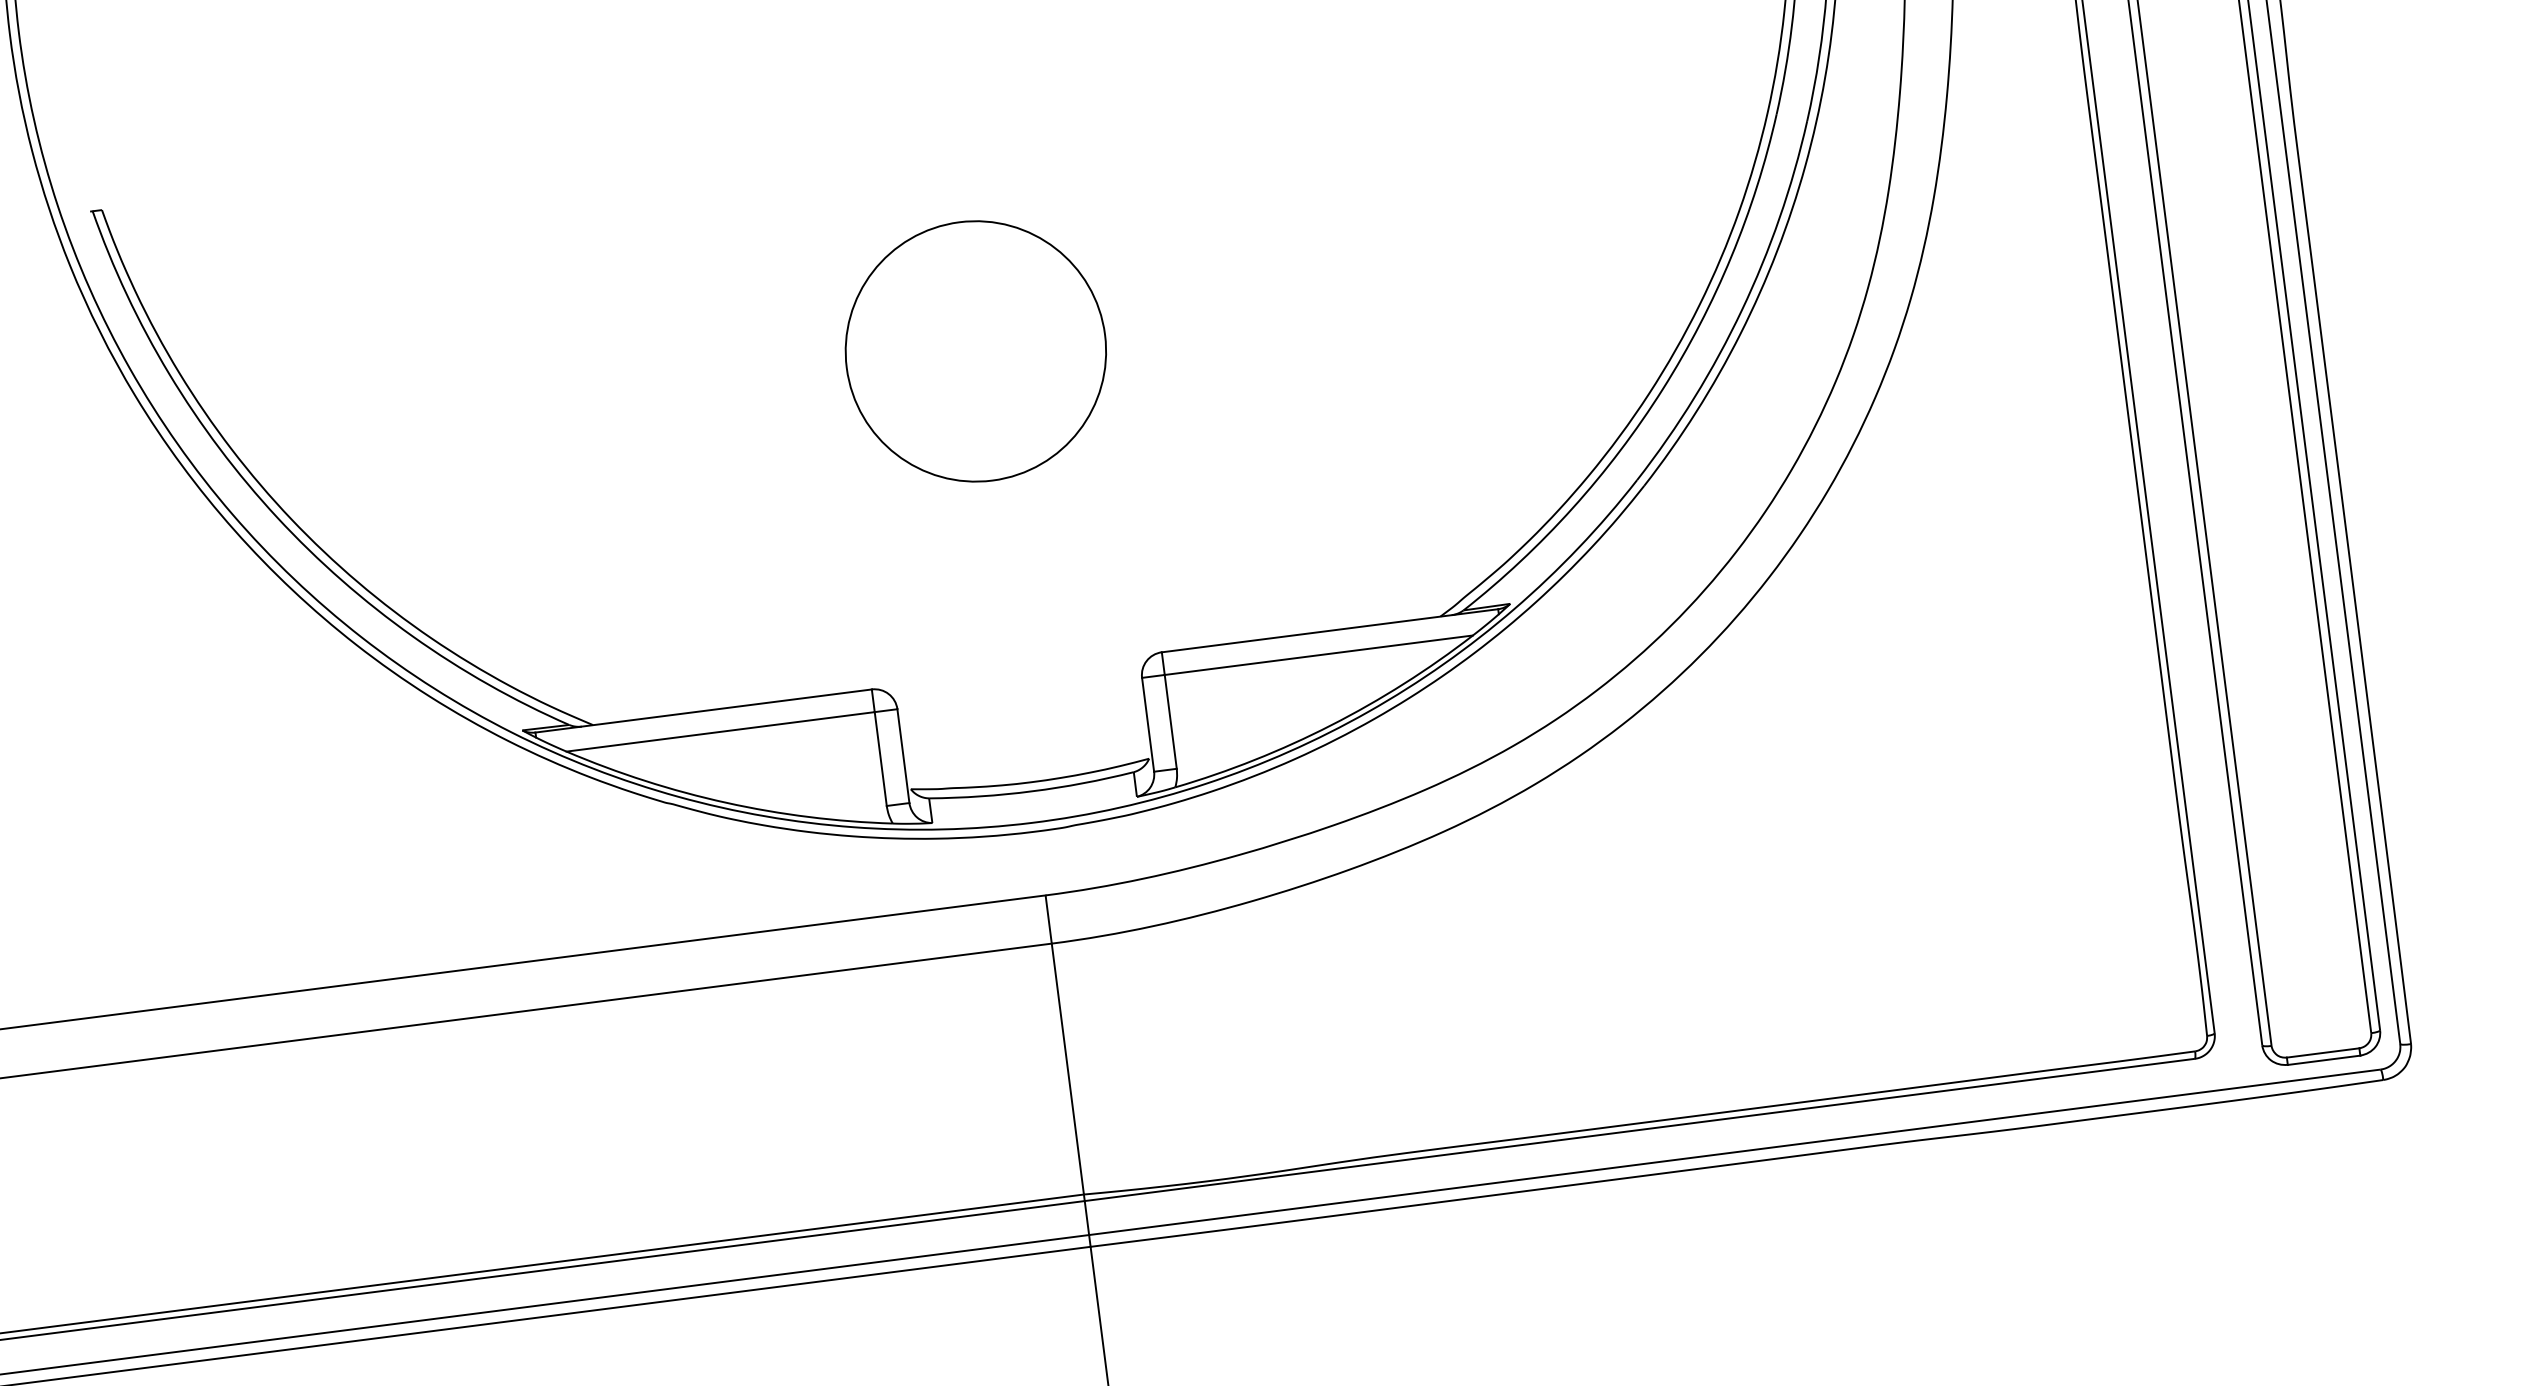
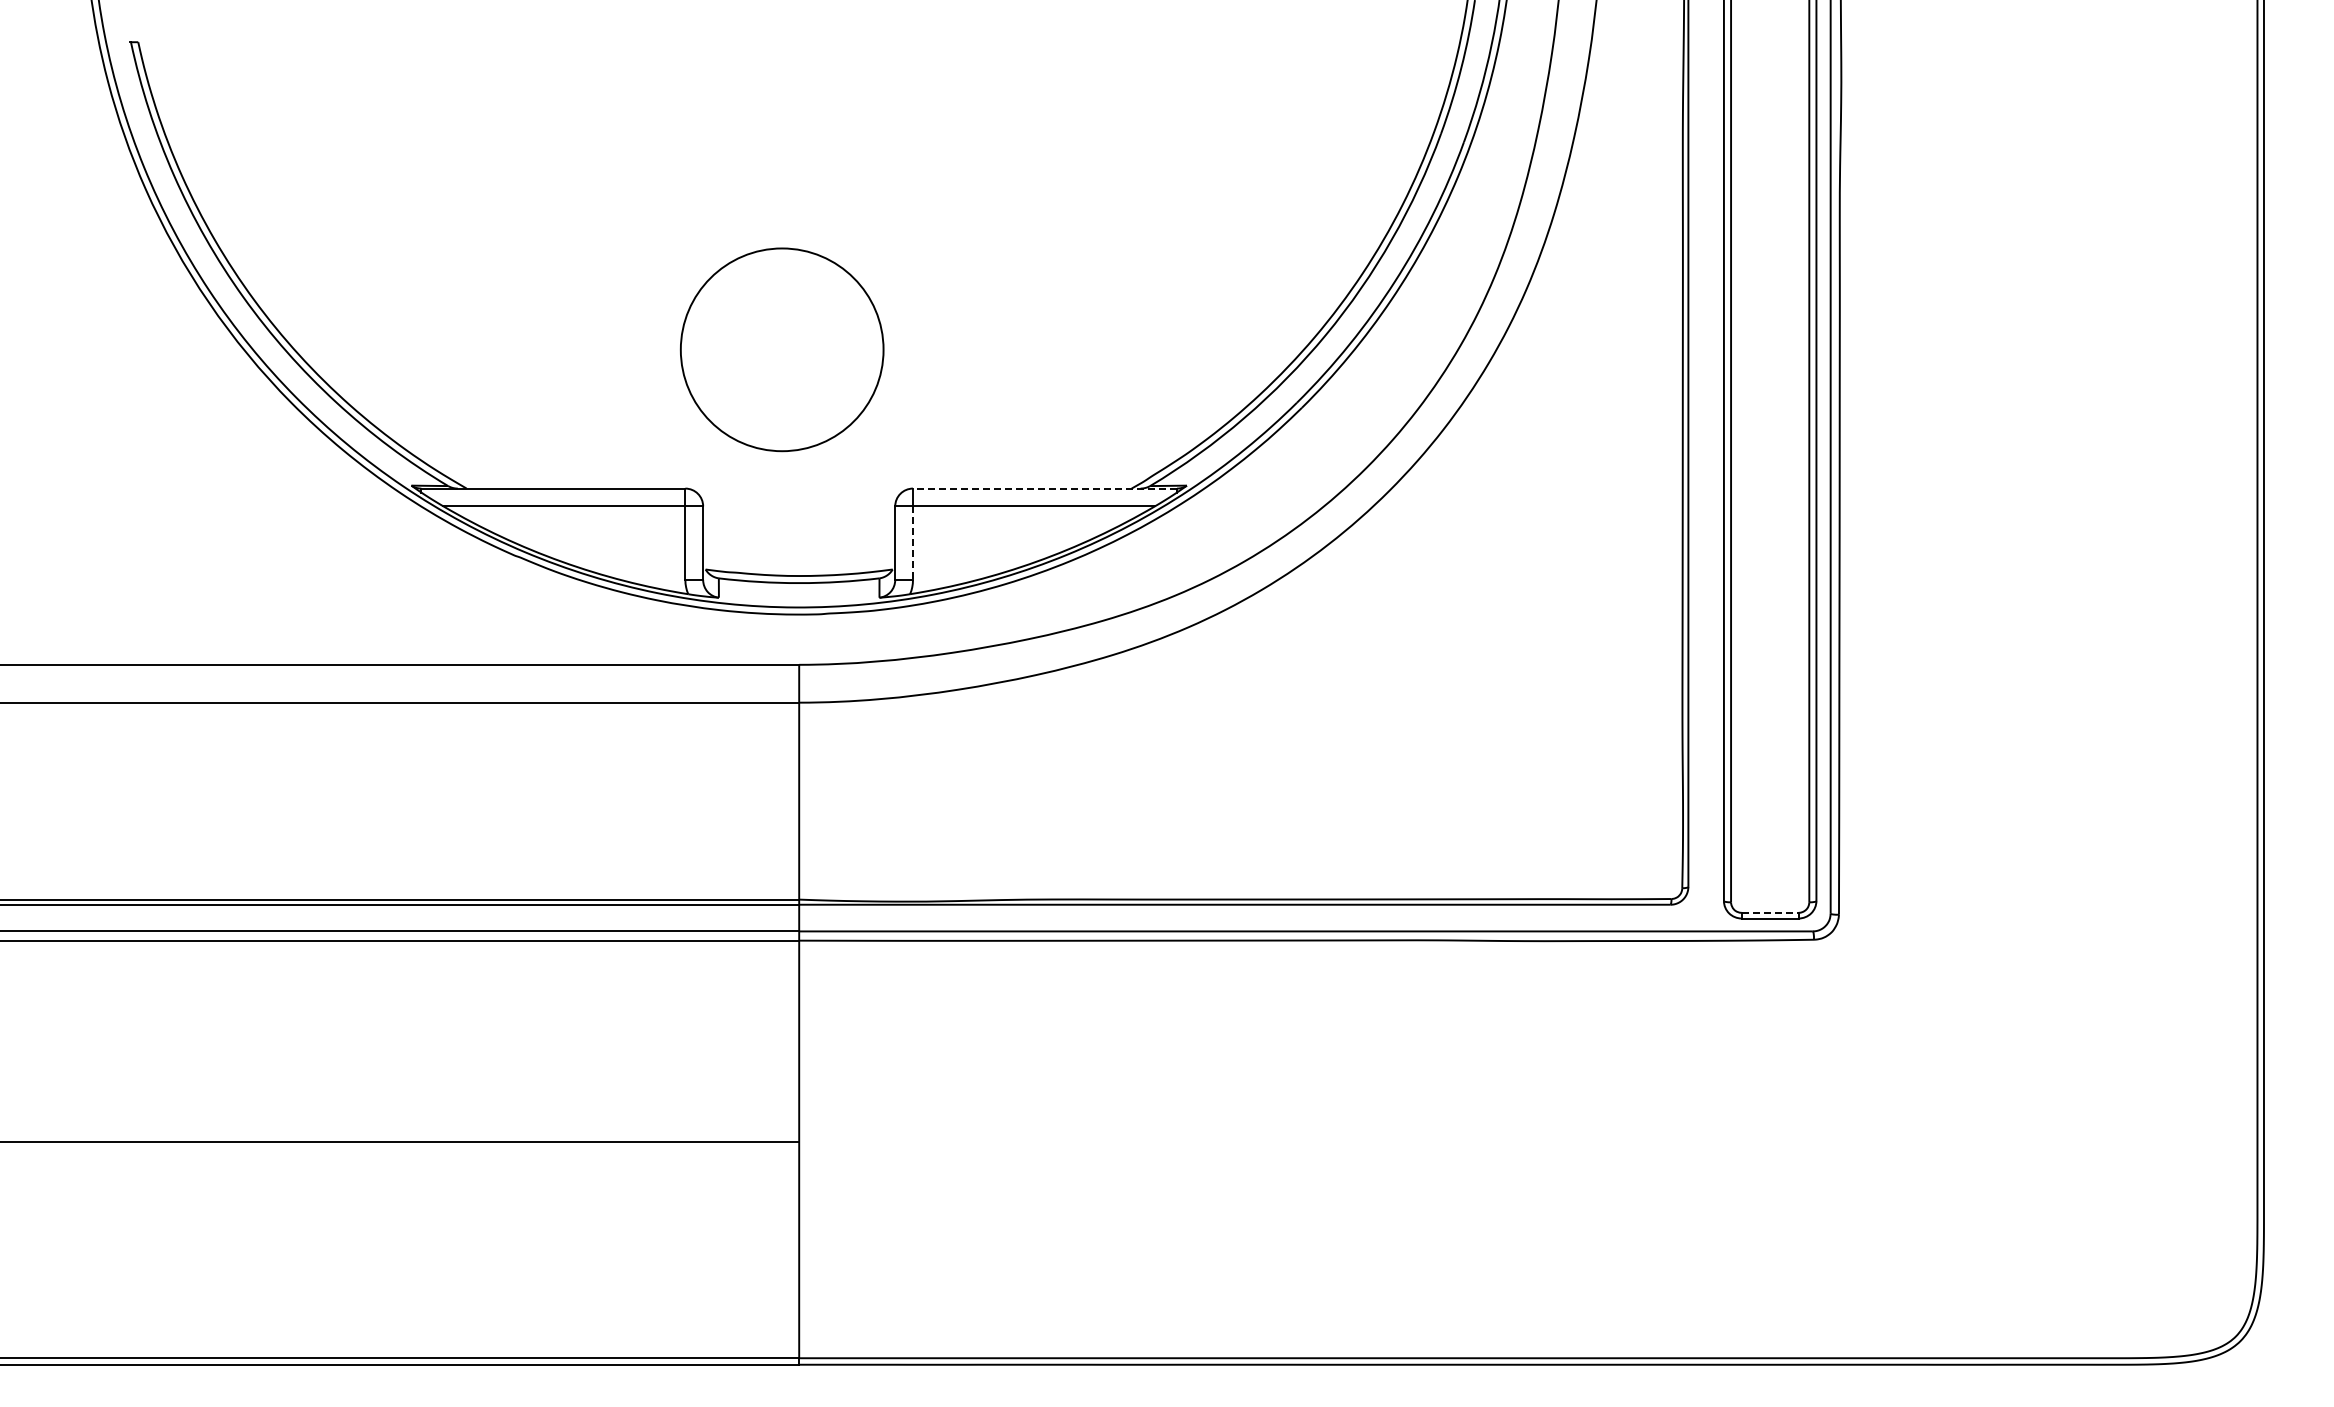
circle: (976, 350) -> (782, 349), moved
line: (1329, 630) -> (1044, 488), solid -> dashed
line: (1171, 722) -> (913, 543), solid -> dashed
line: (2323, 1052) -> (1770, 912), solid -> dashed

